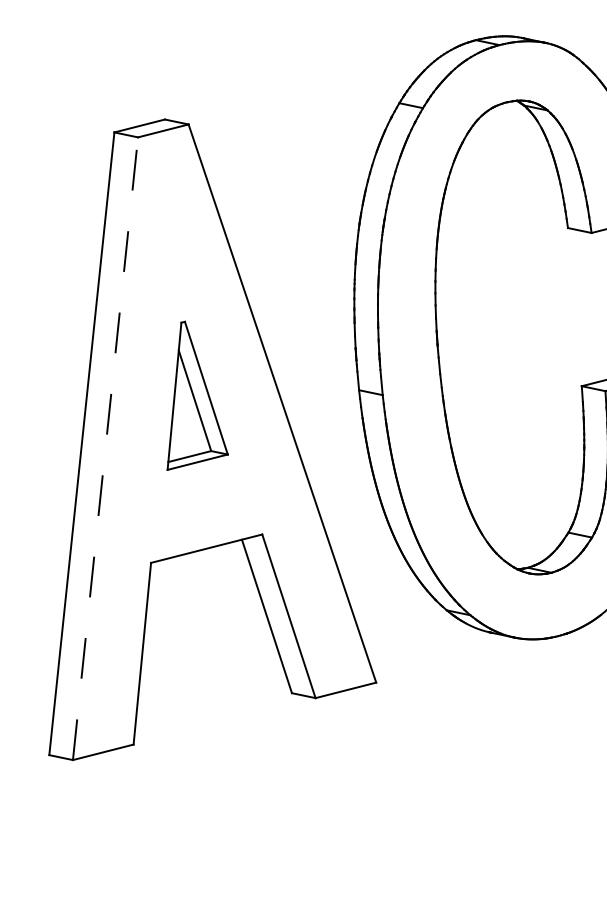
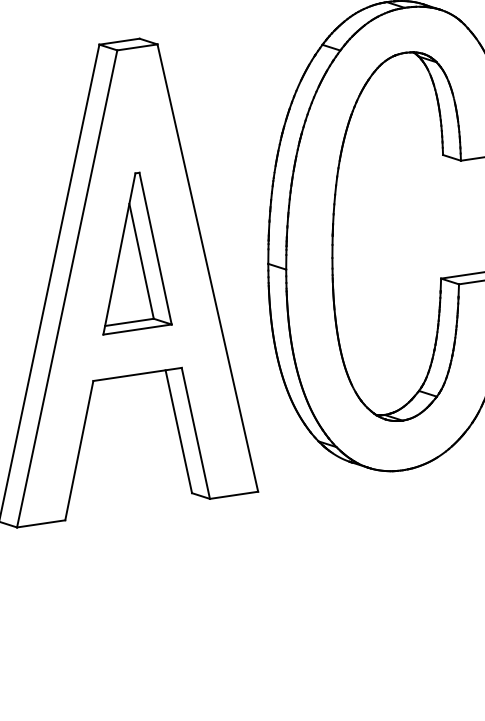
part: (190, 394) -> (137, 253), size x1.43
line: (105, 448) -> (67, 288), dashed -> solid

